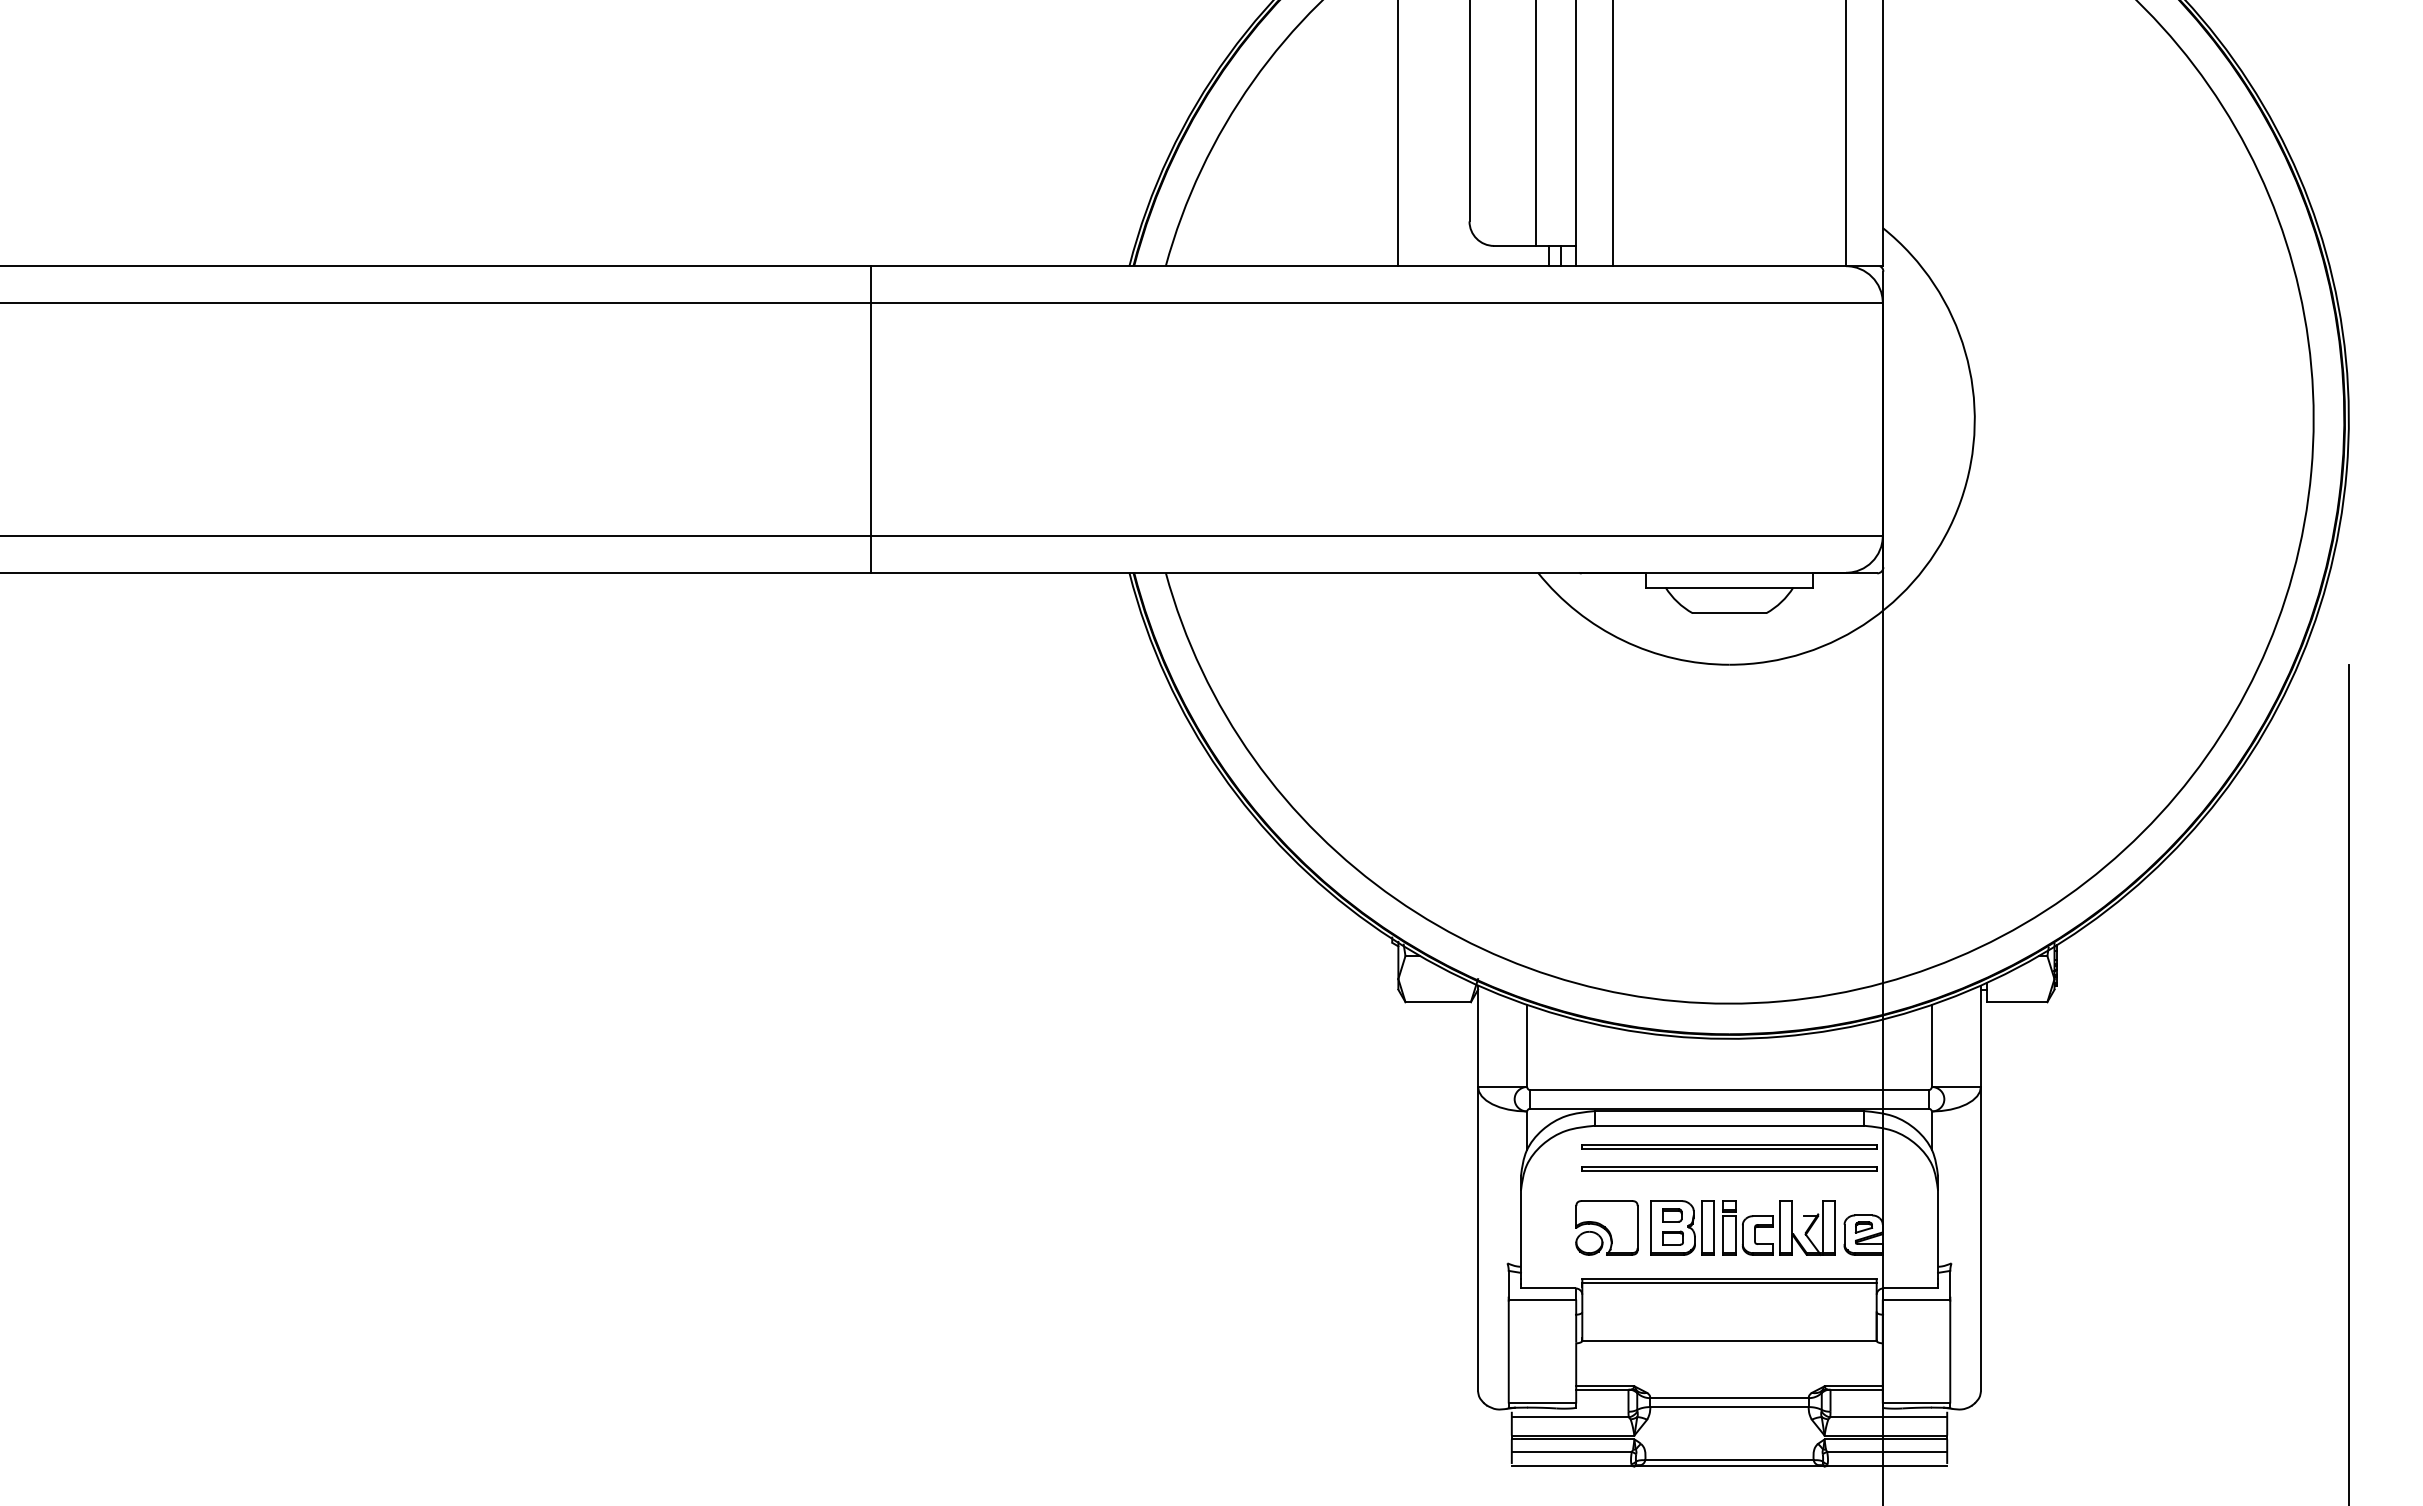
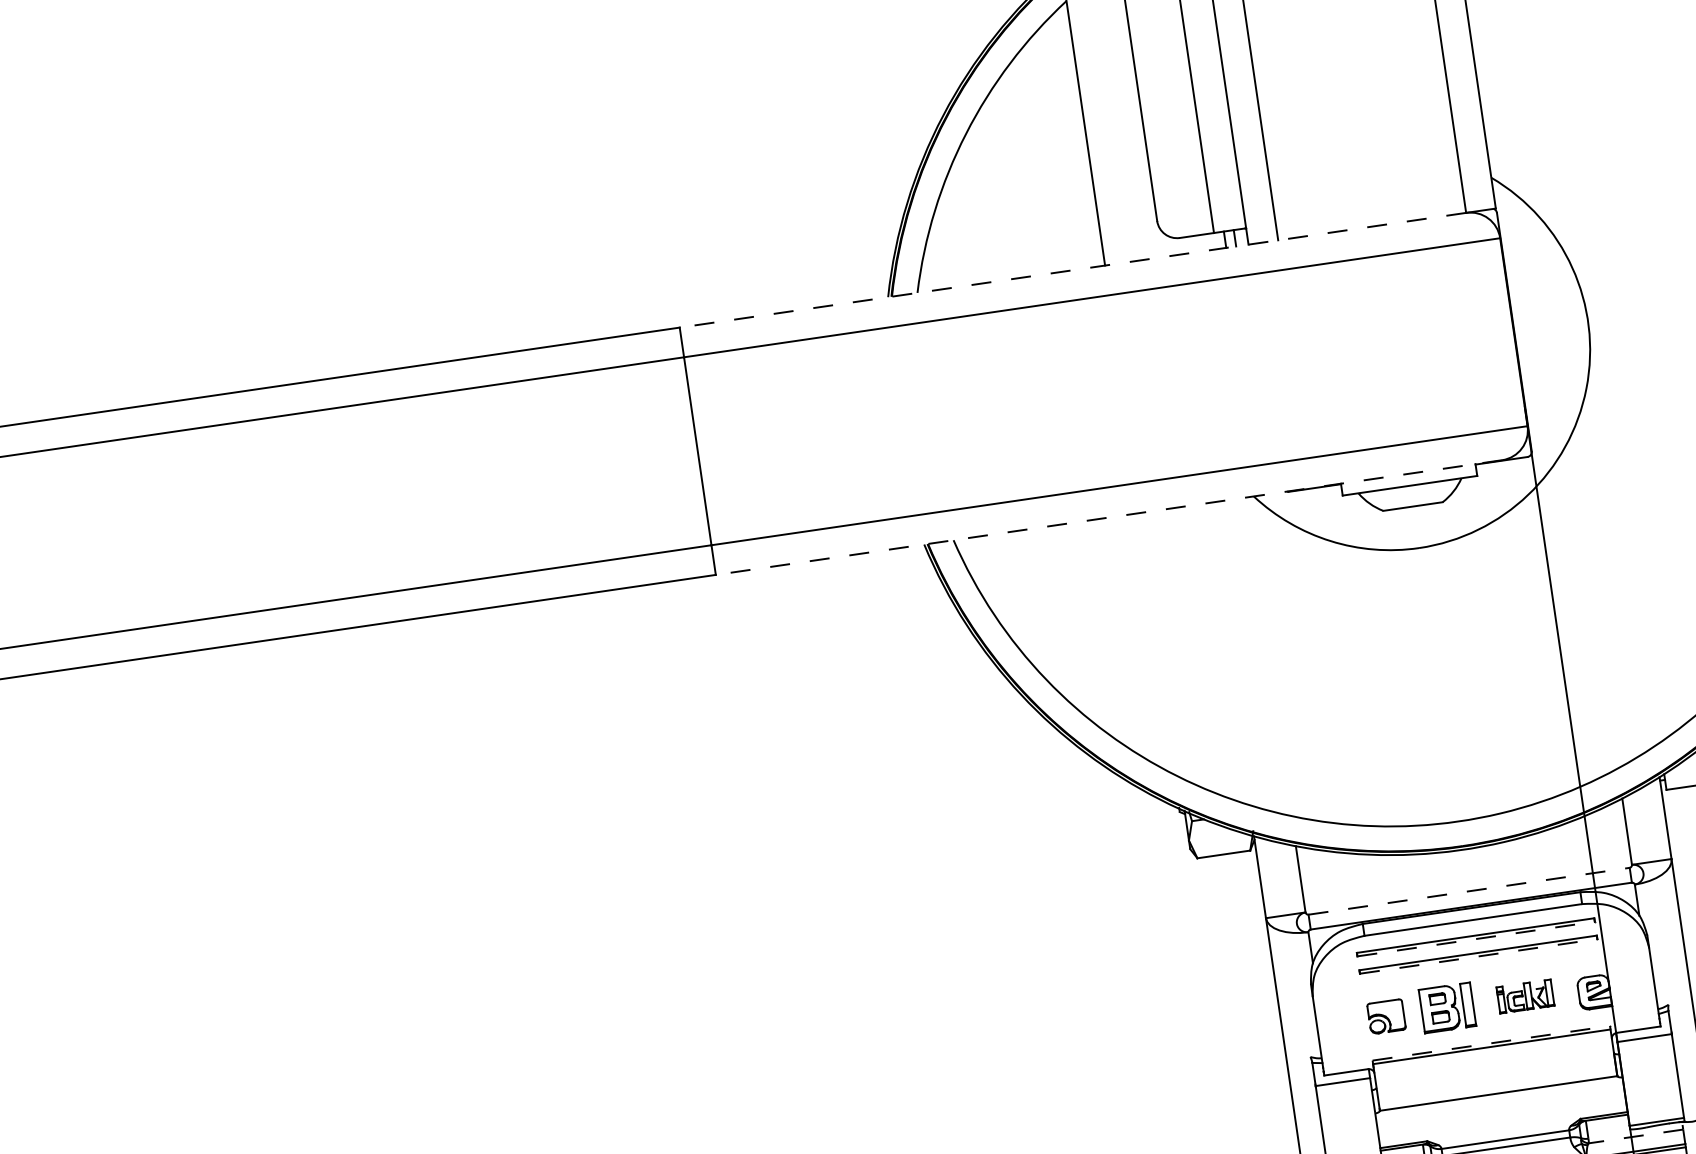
line: (1358, 266) -> (1072, 270), solid -> dashed
line: (1358, 572) -> (1108, 517), solid -> dashed
line: (1730, 1090) -> (1469, 891), solid -> dashed
line: (1730, 1149) -> (1476, 938), solid -> dashed
line: (1730, 1171) -> (1479, 956), solid -> dashed
part: (1606, 1227) -> (1386, 1016), size x0.7
part: (1778, 1227) -> (1524, 996), size x0.6
line: (1730, 1278) -> (1492, 1042), solid -> dashed
line: (1888, 1417) -> (1635, 1136), solid -> dashed

